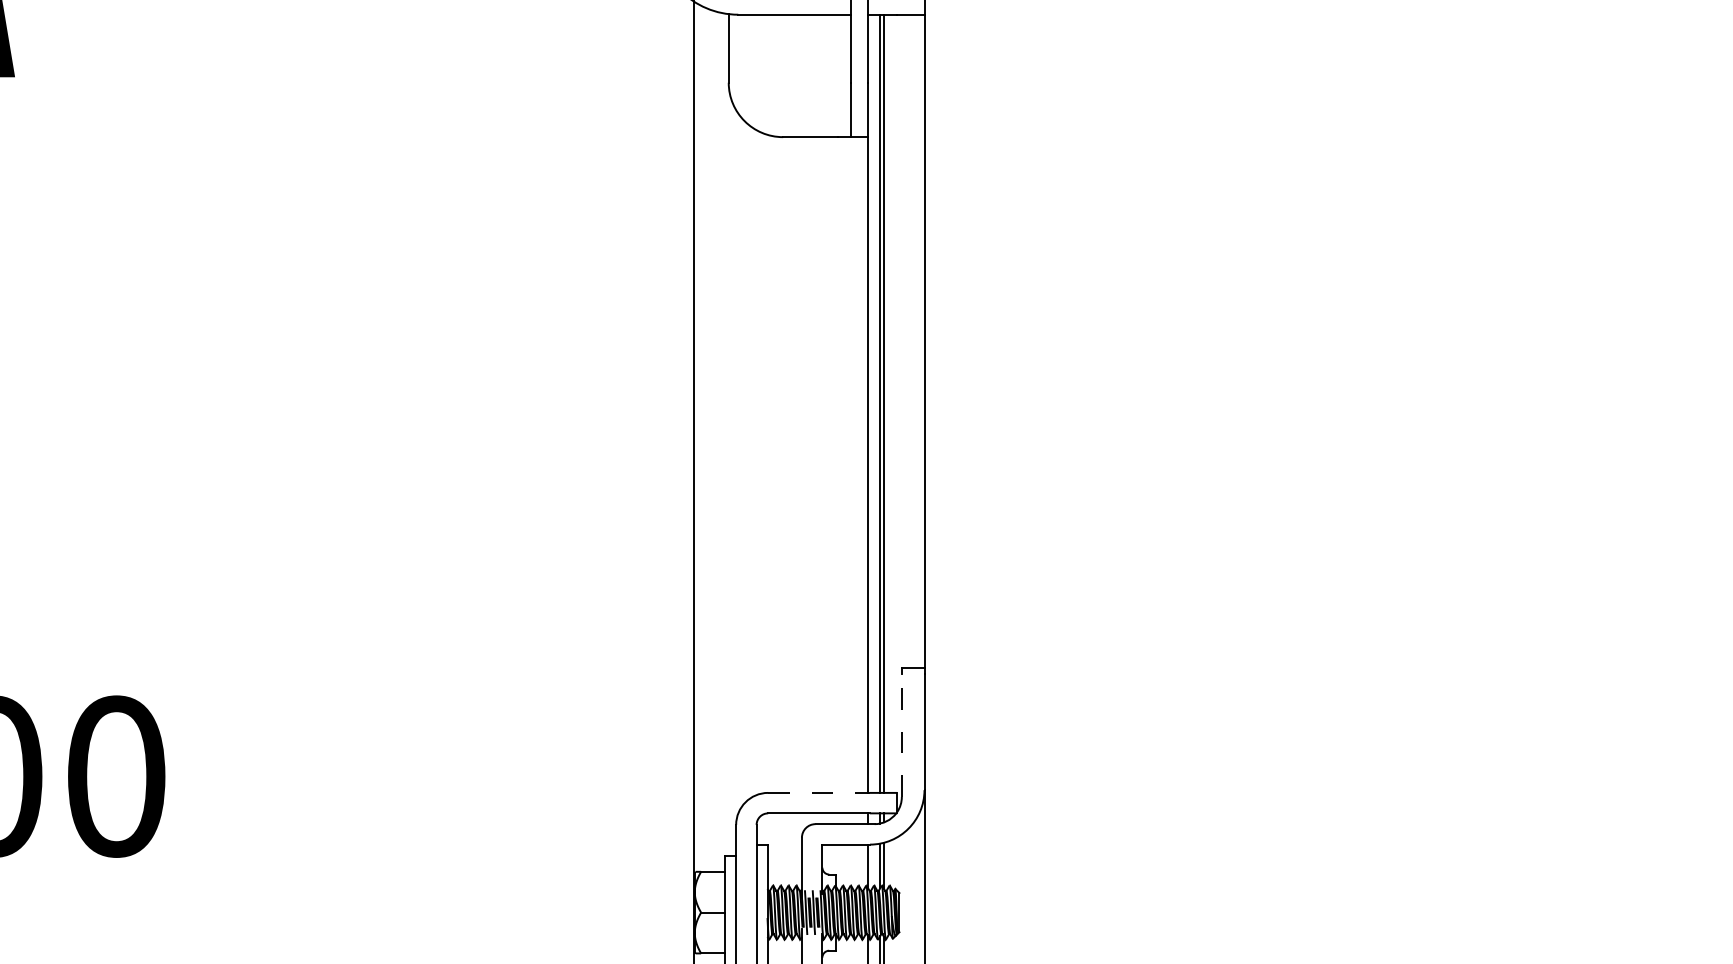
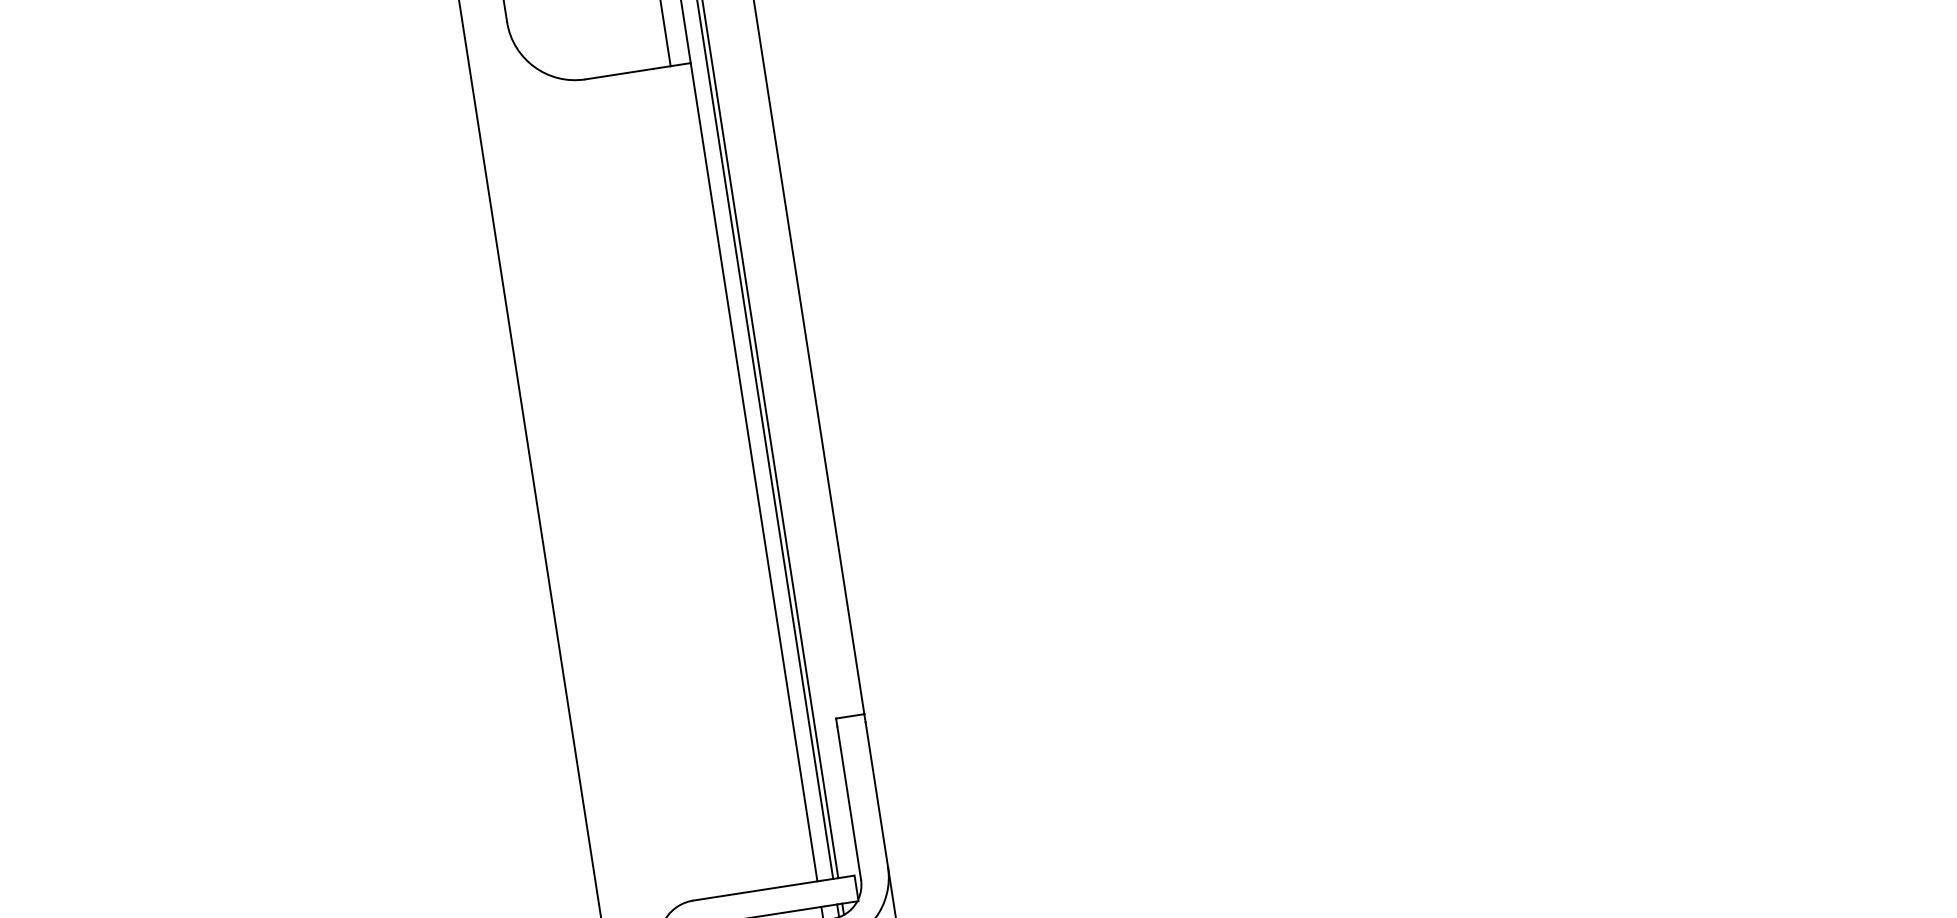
line: (901, 735) -> (848, 803), dashed -> solid
line: (819, 792) -> (757, 890), dashed -> solid

